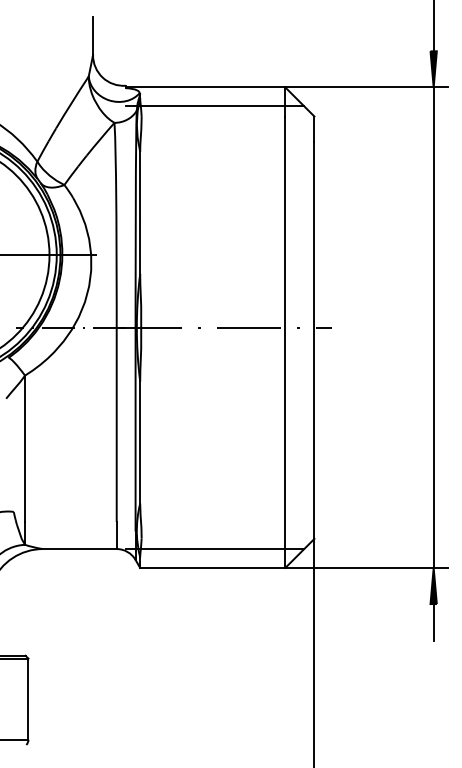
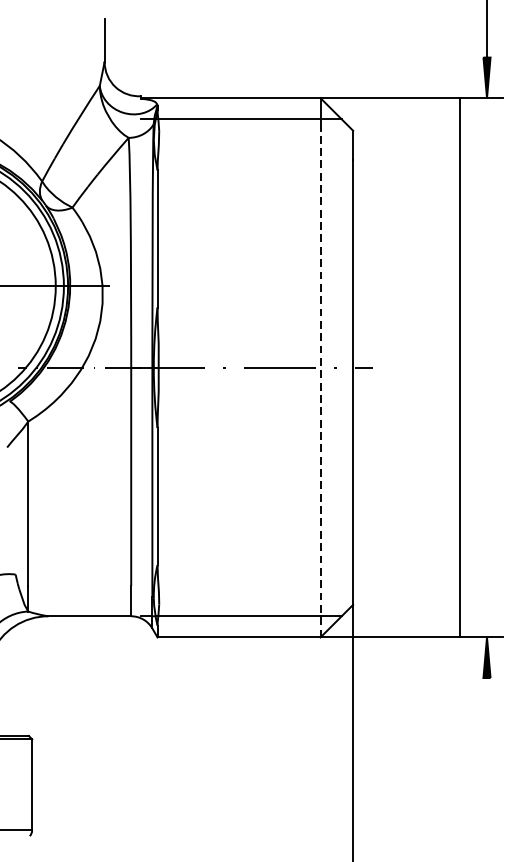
line: (433, 327) -> (459, 367), moved
line: (285, 342) -> (320, 384), solid -> dashed
line: (433, 622) -> (486, 698), removed

